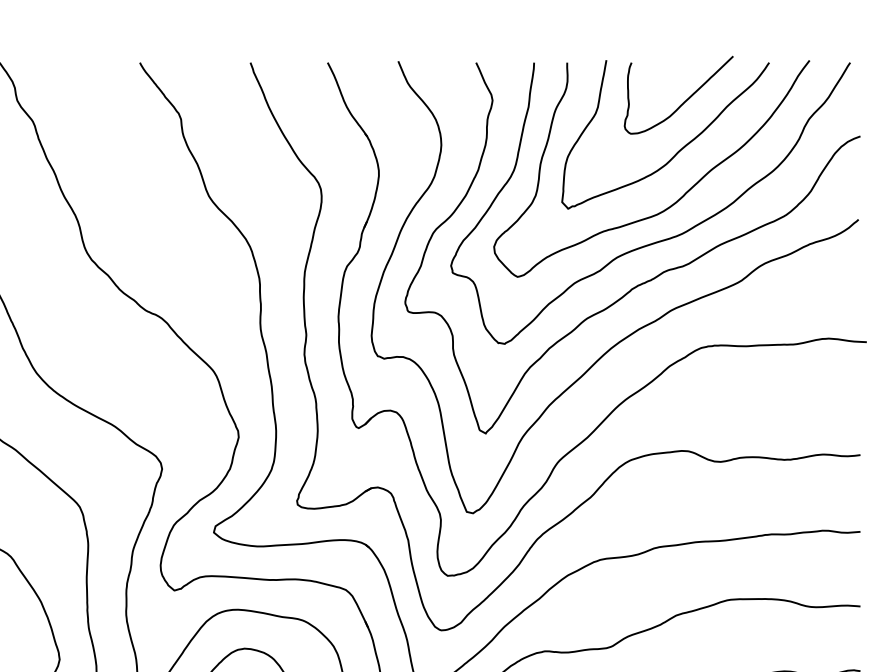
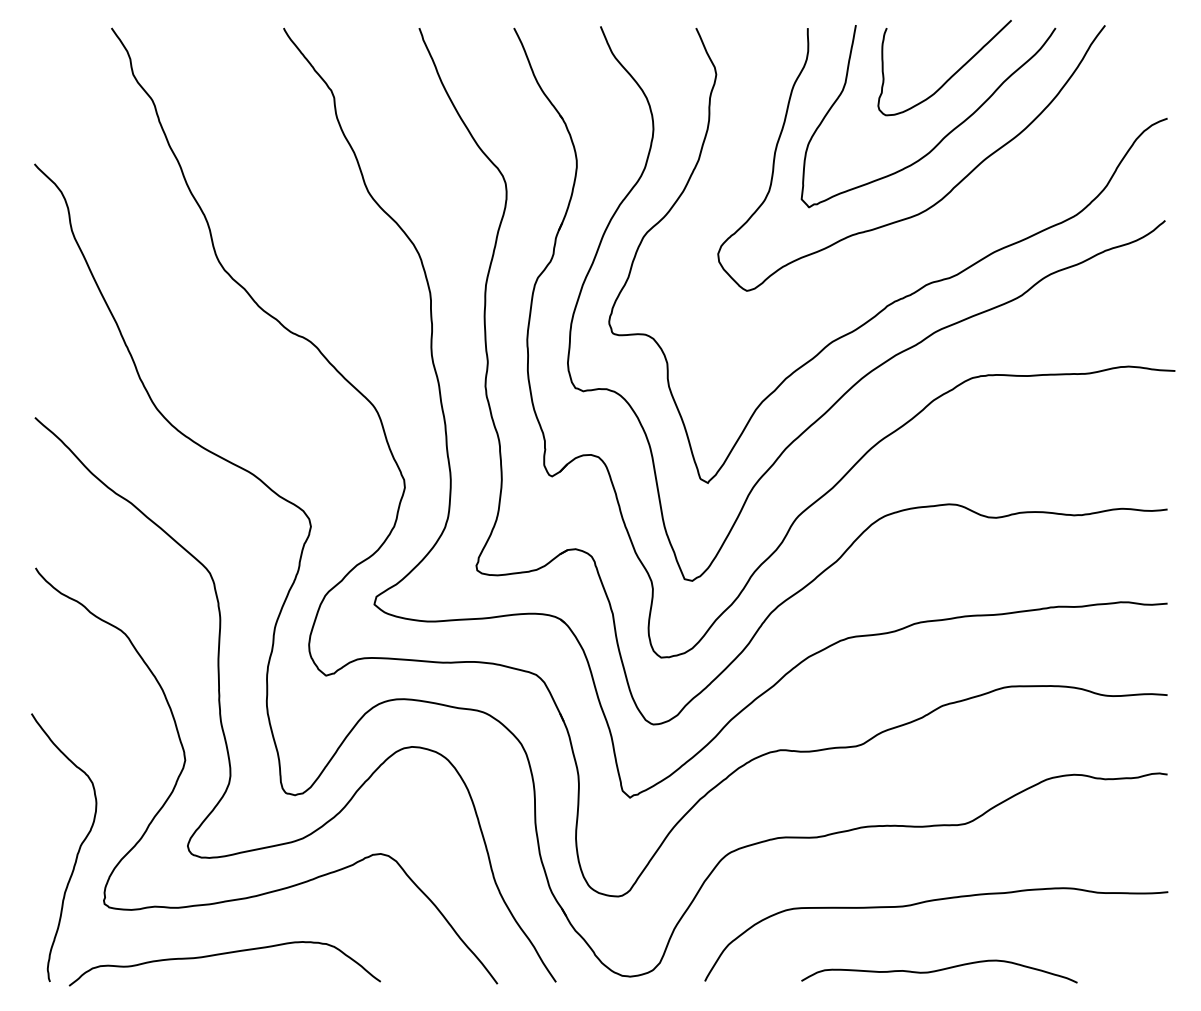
curve: (659, 240) -> (920, 246), removed

